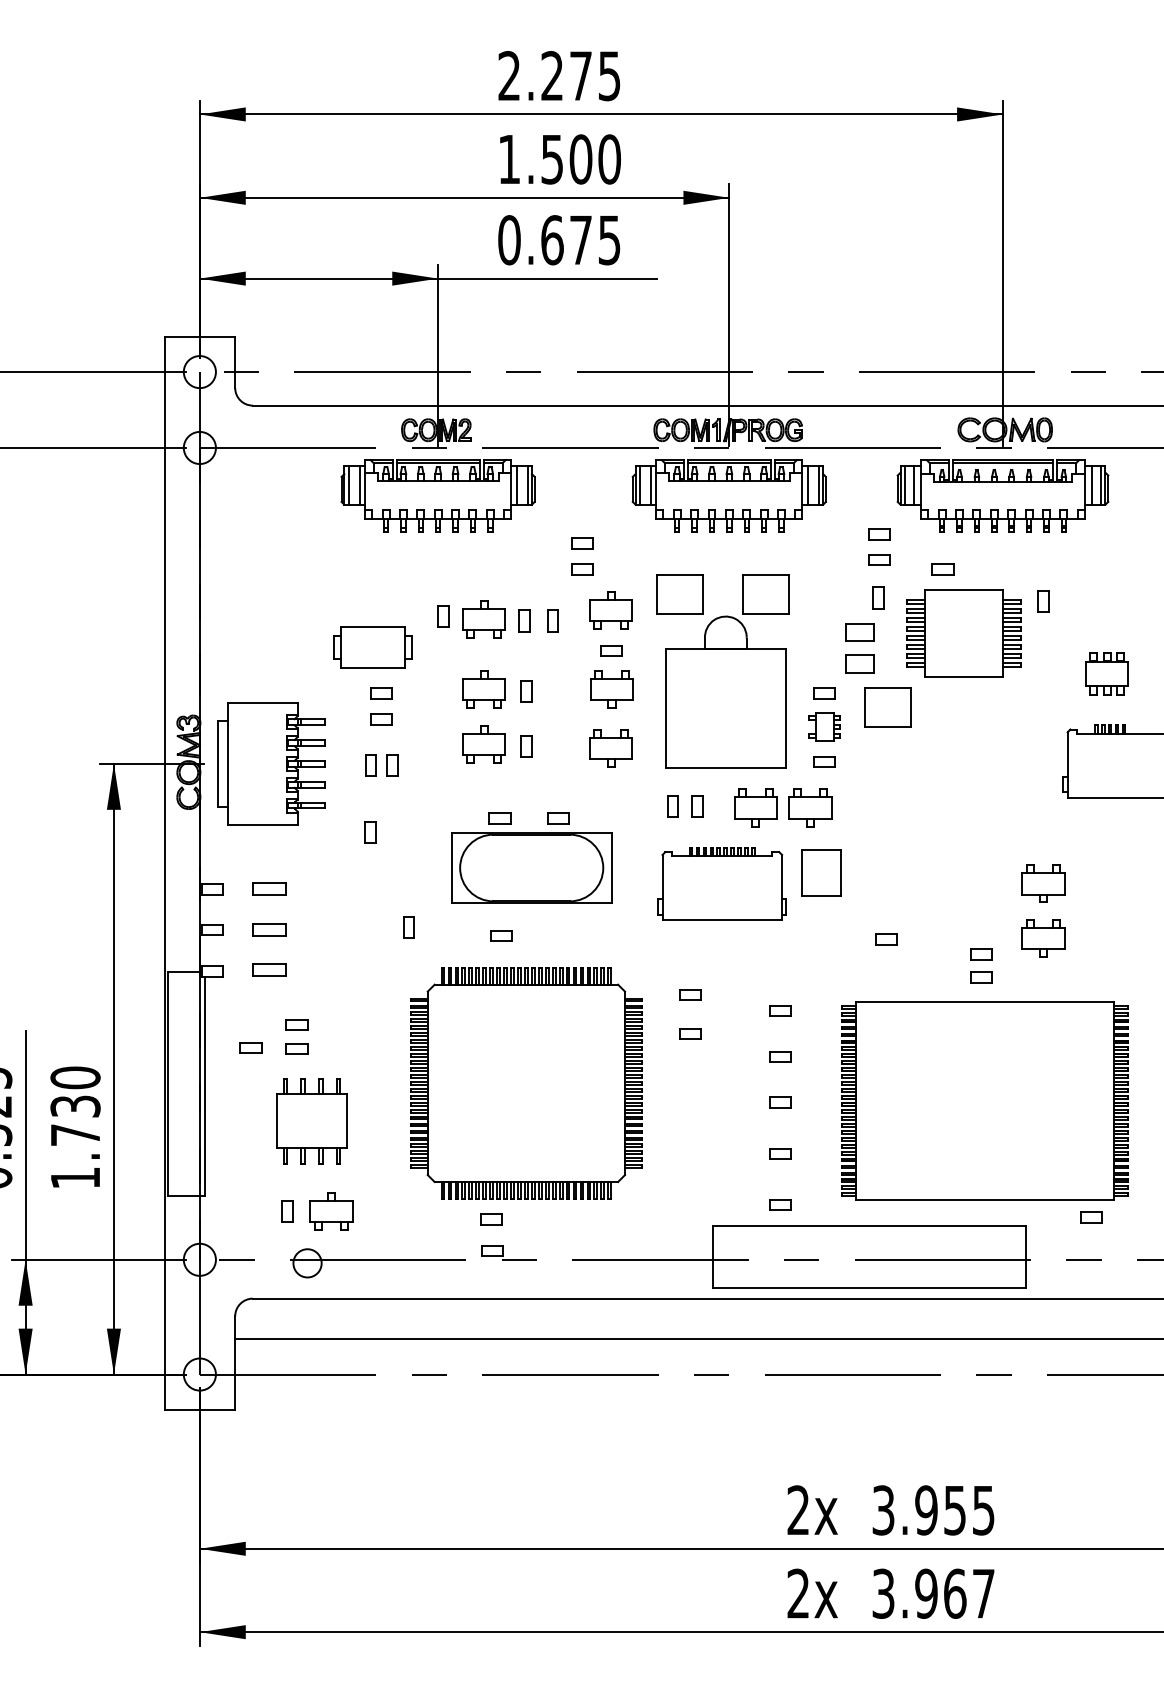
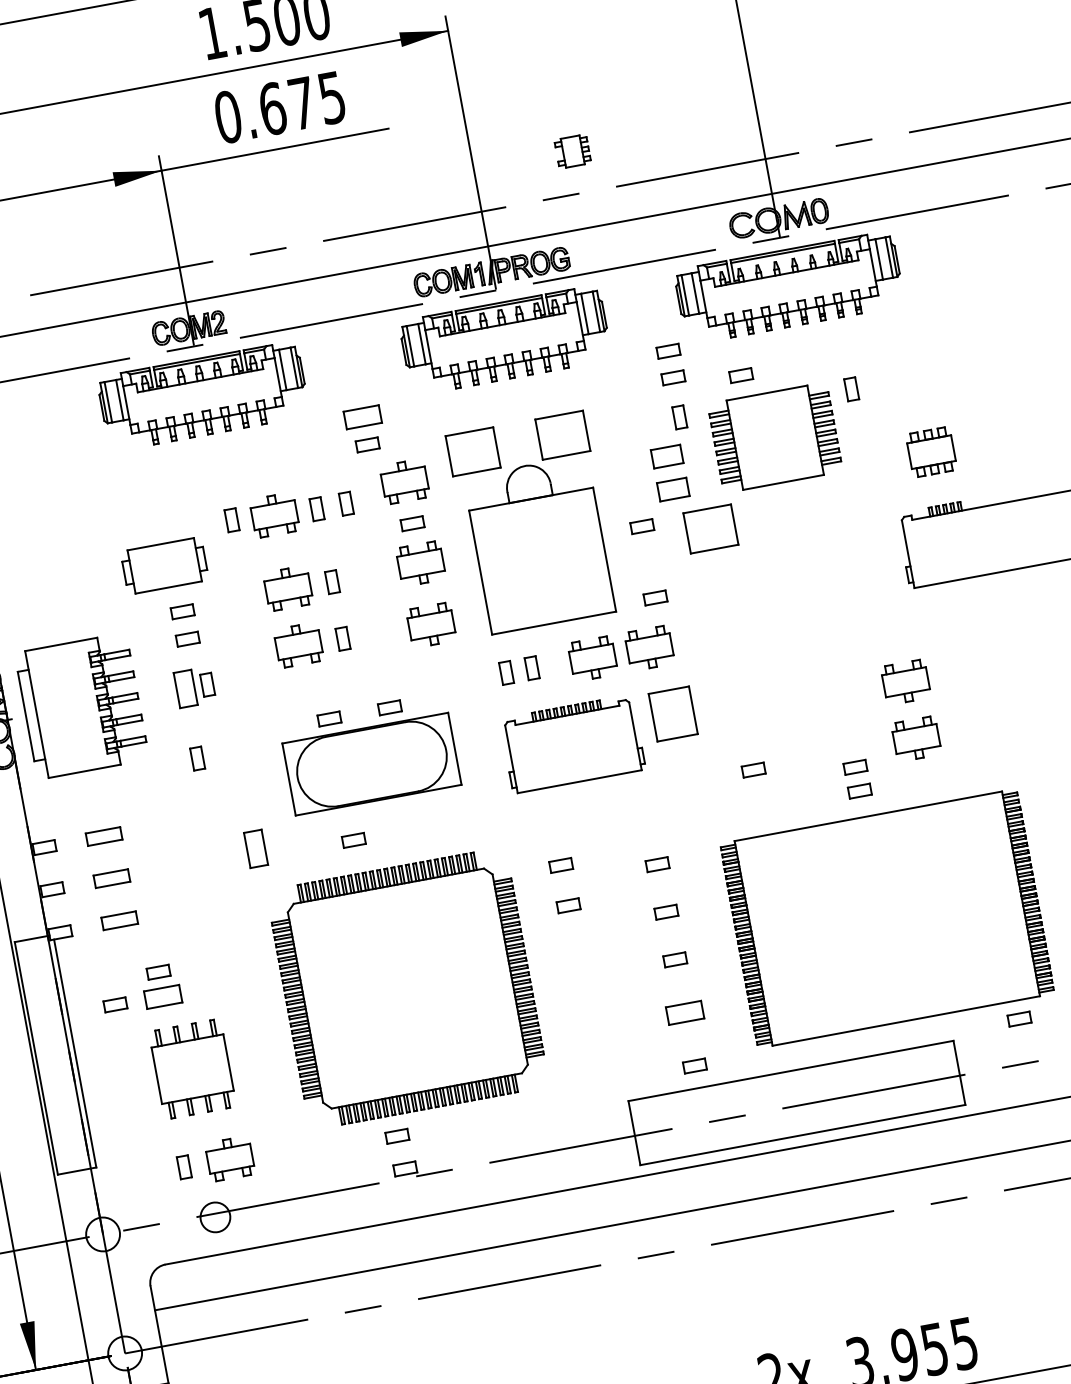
part: (582, 543) -> (362, 417), size x1.6
part: (824, 726) -> (572, 151), moved
part: (370, 765) -> (185, 688), size x1.6
part: (408, 927) -> (255, 849), size x1.6
part: (296, 1048) -> (162, 996), size x1.6
part: (780, 1153) -> (684, 1012), size x1.6

